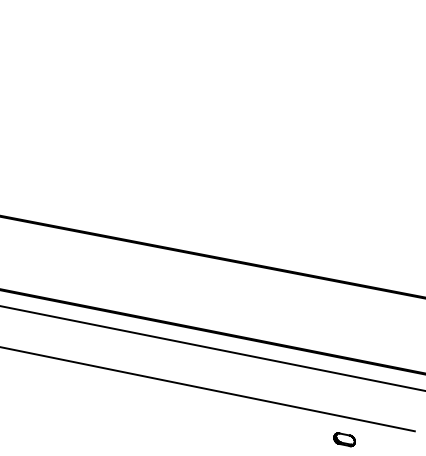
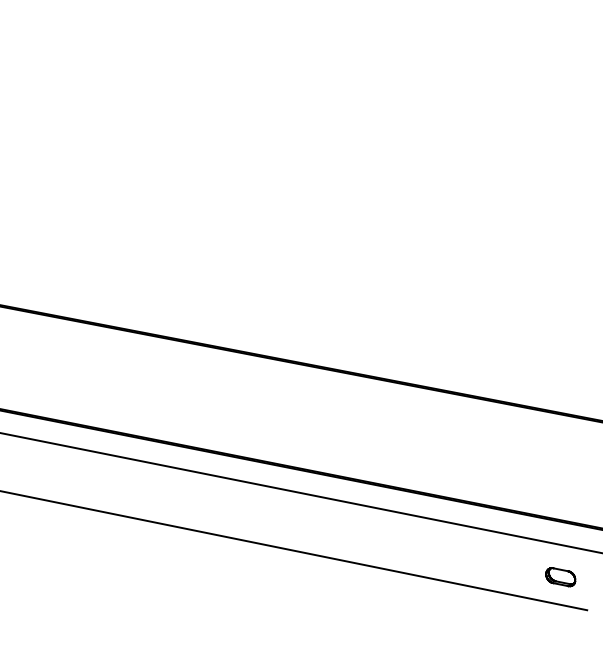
part: (344, 439) -> (560, 577), moved

